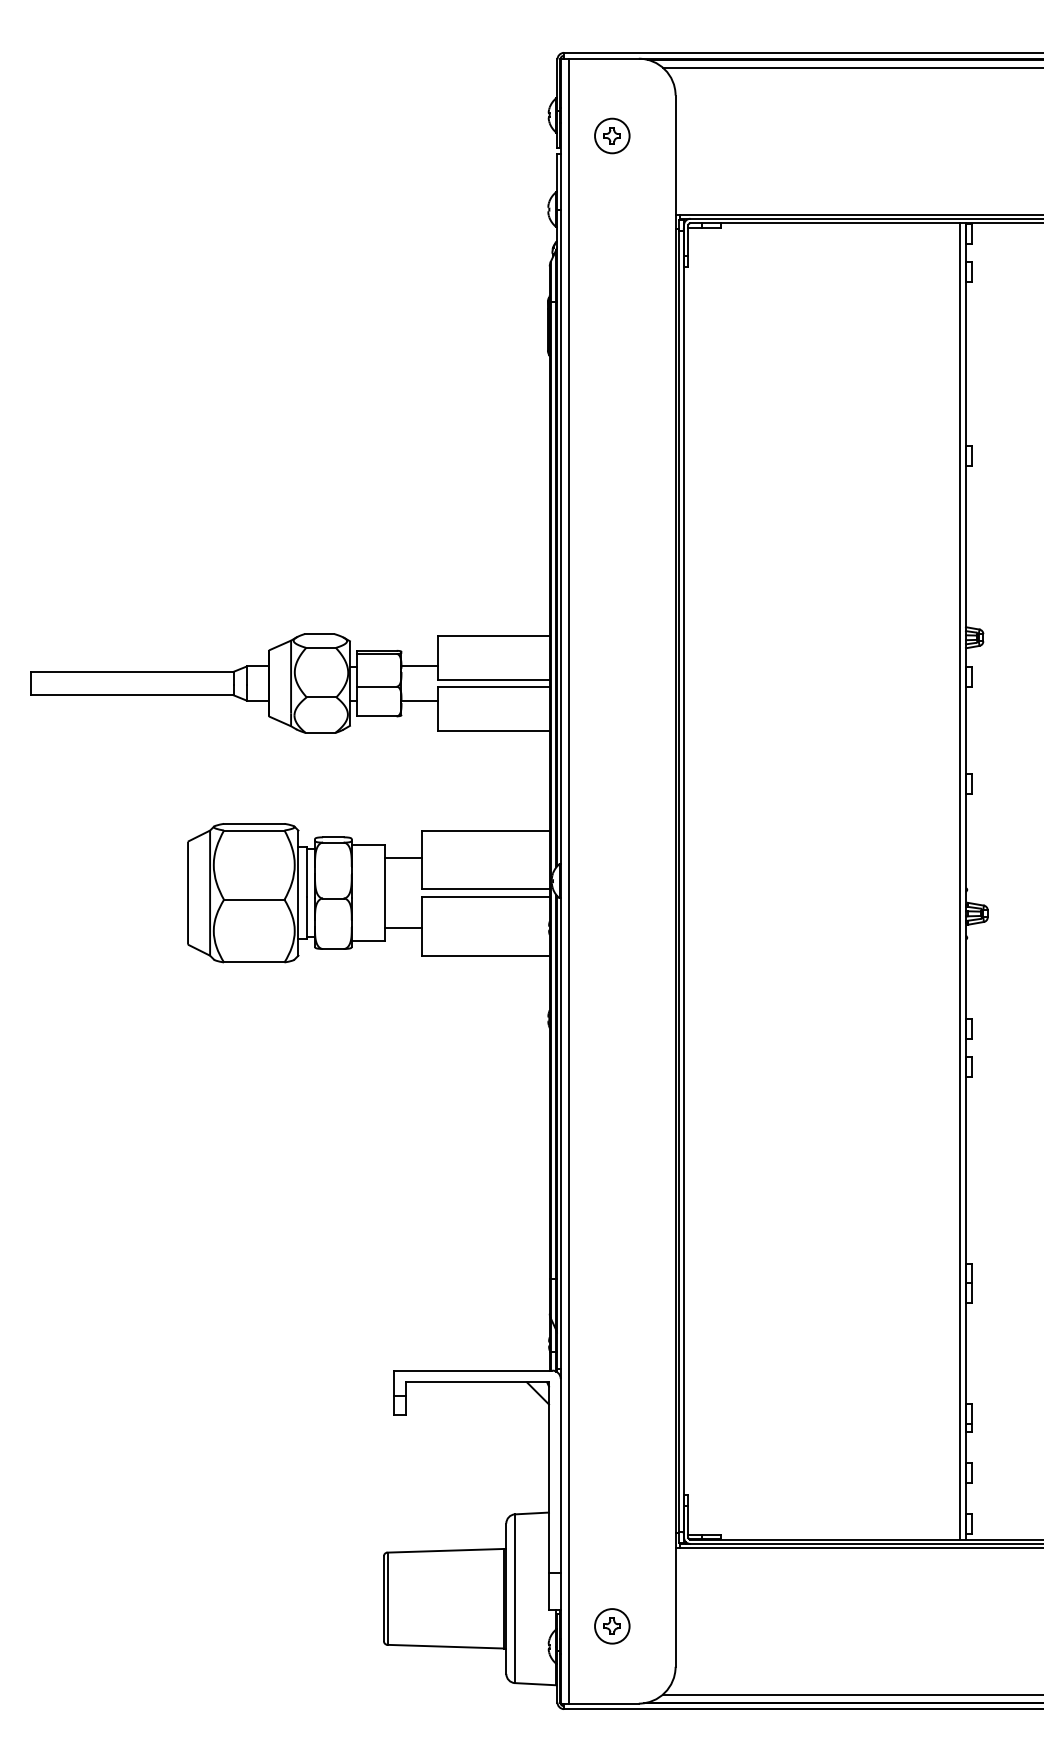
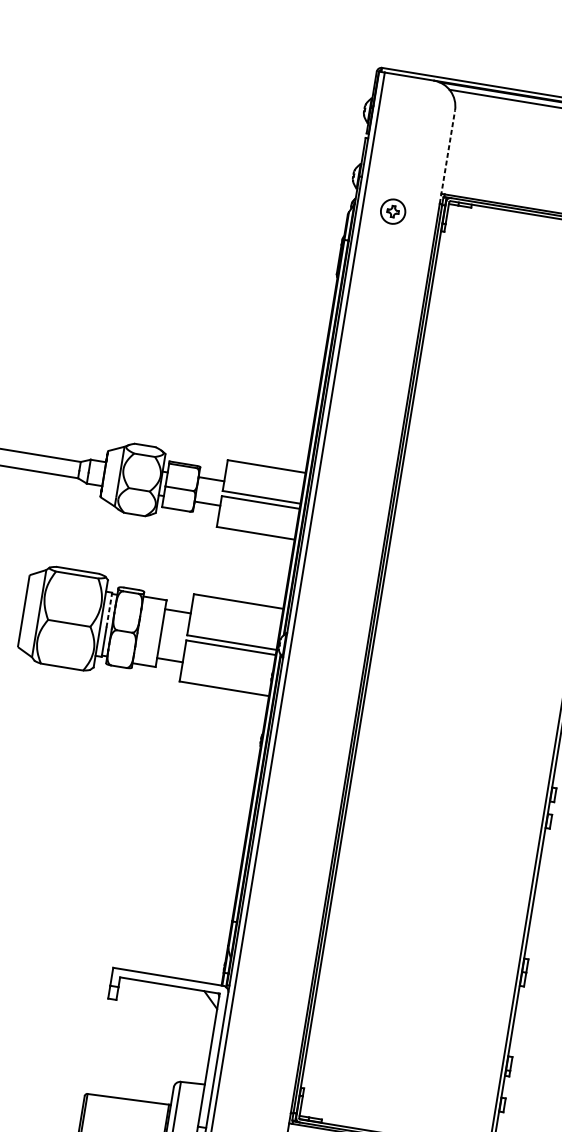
part: (612, 135) -> (393, 211), moved
line: (675, 162) -> (447, 157), solid -> dashed
line: (307, 871) -> (109, 609), solid -> dashed

